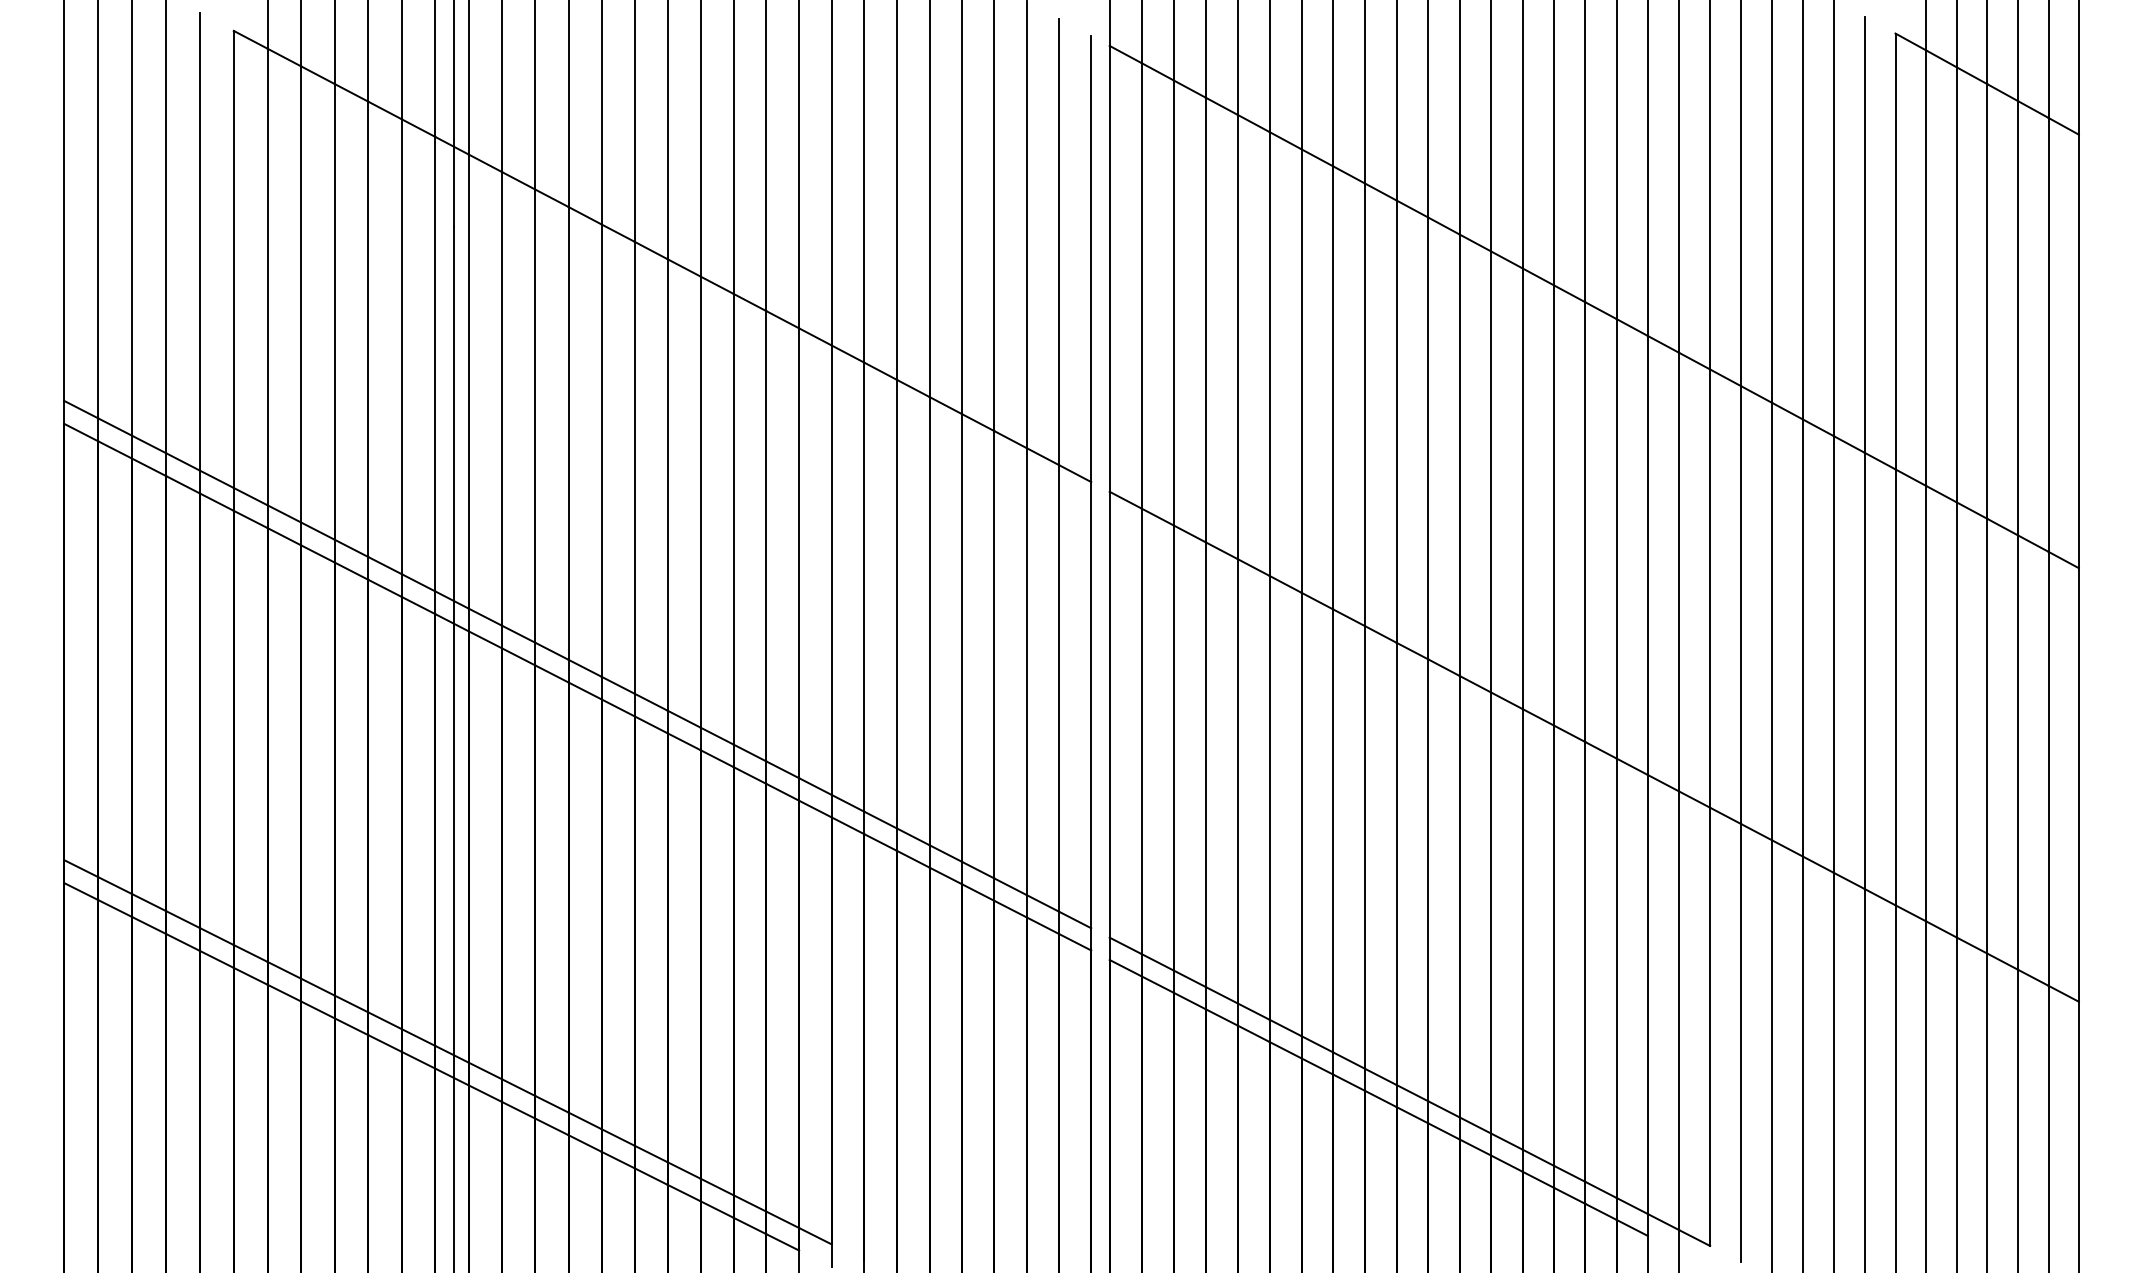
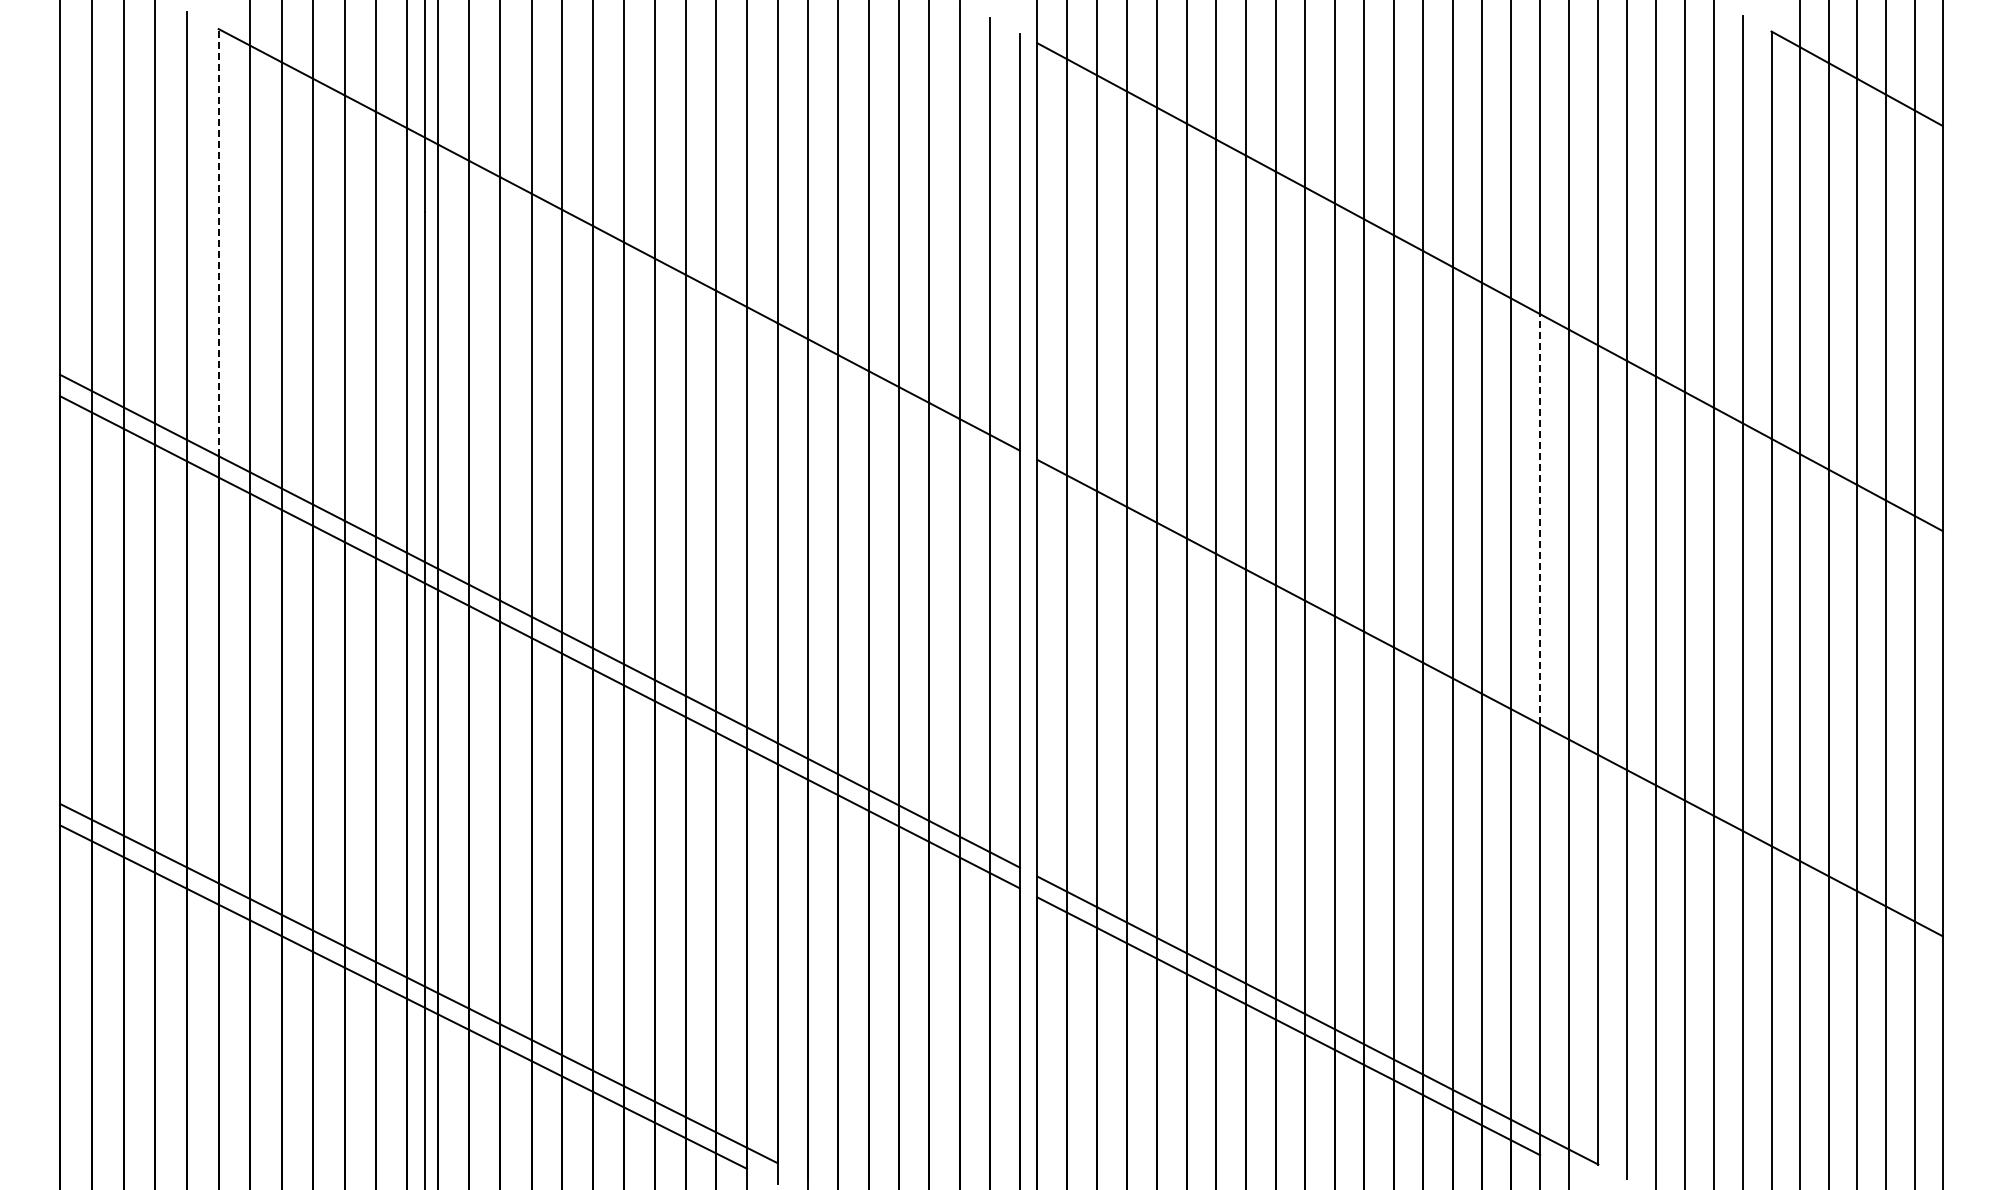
line: (233, 259) -> (218, 242), solid -> dashed
line: (1648, 554) -> (1540, 518), solid -> dashed

